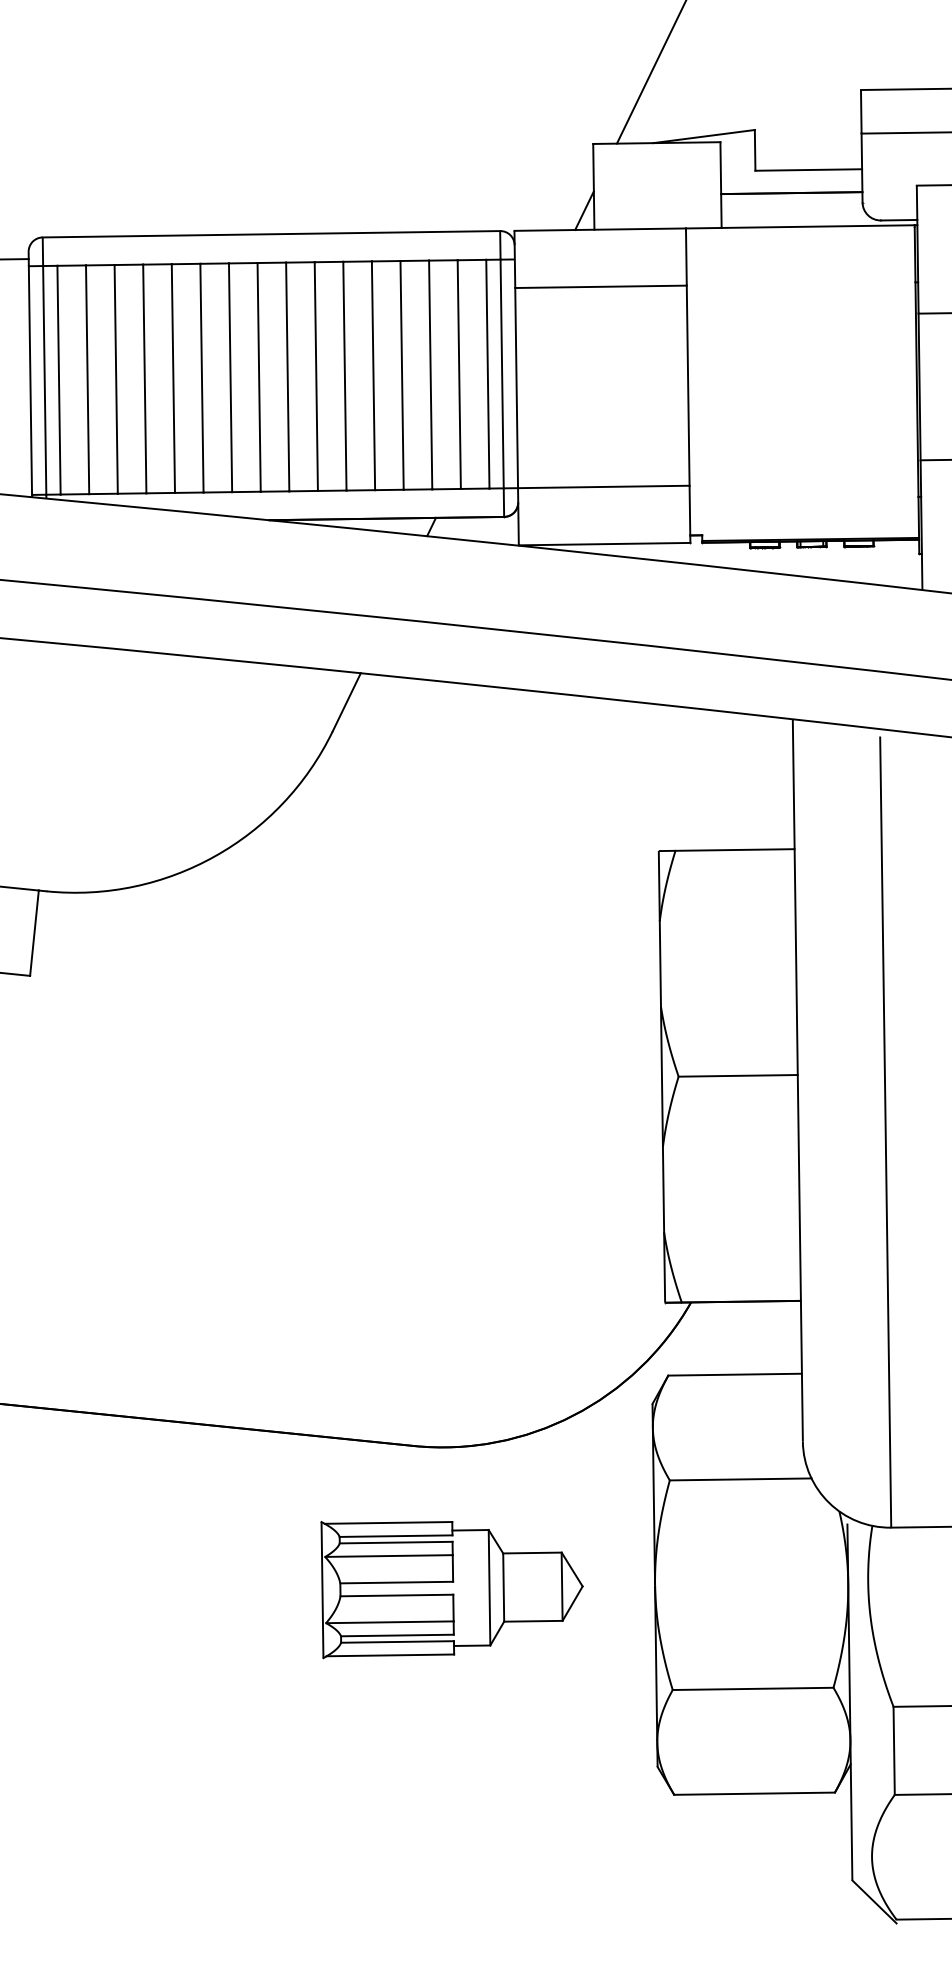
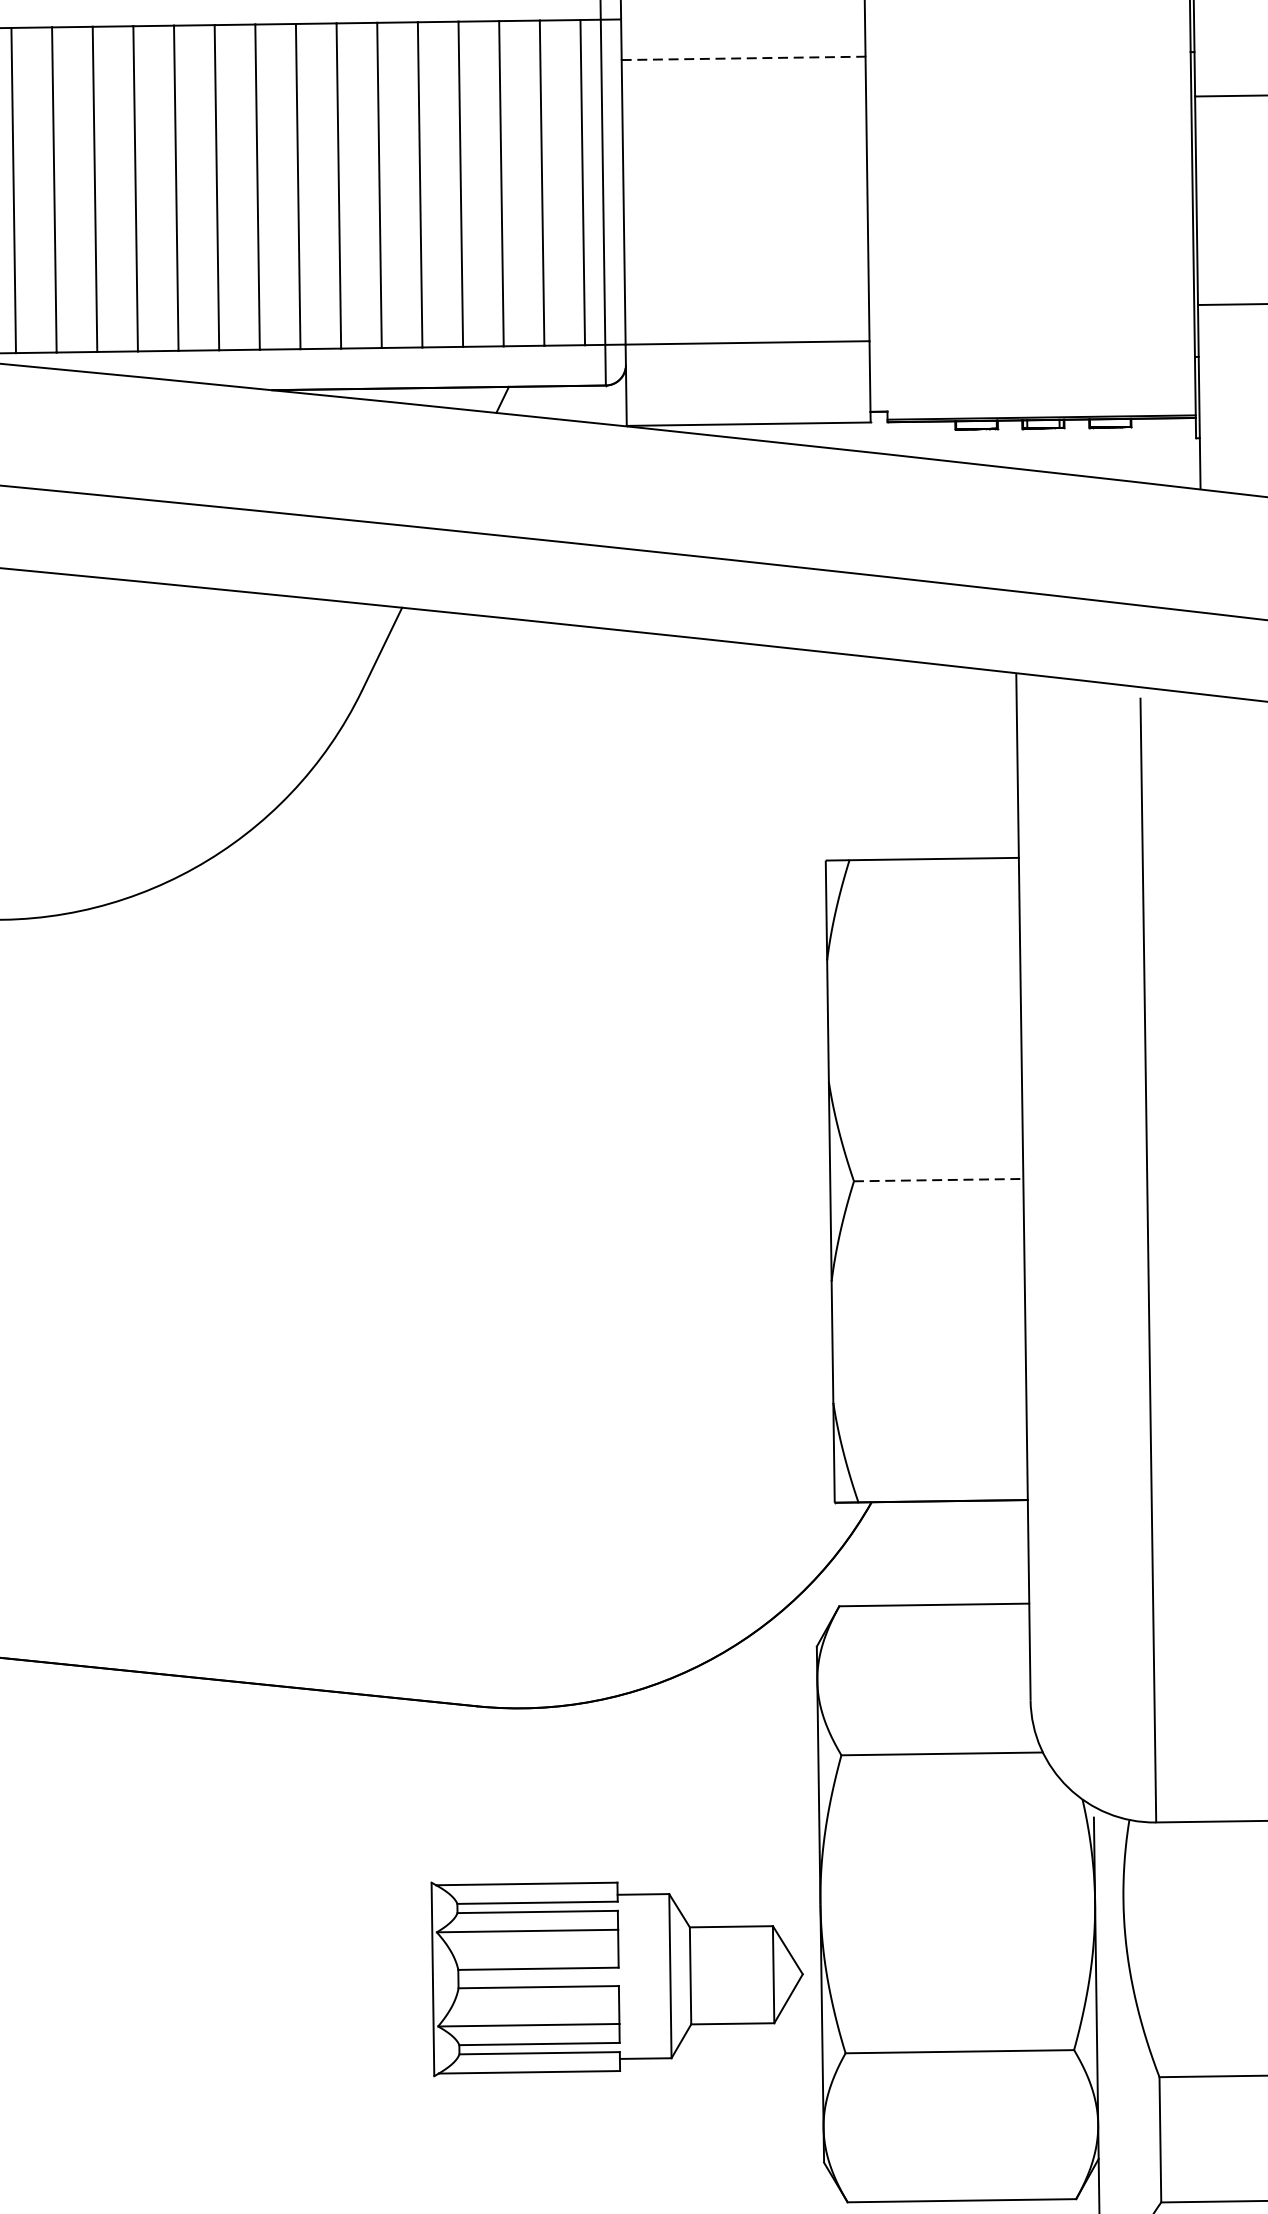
line: (601, 286) -> (744, 57), solid -> dashed
line: (738, 1075) -> (939, 1179), solid -> dashed
part: (451, 1590) -> (616, 1980), moved

